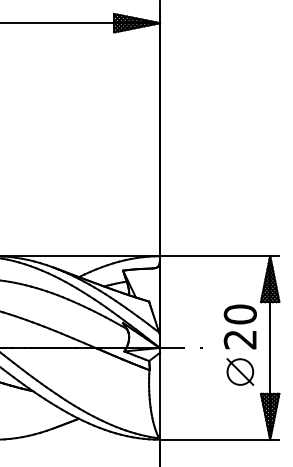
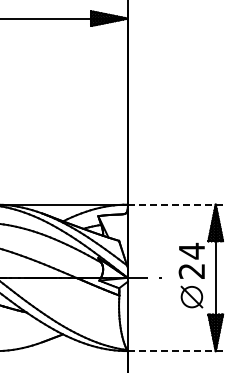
line: (219, 256) -> (175, 204), solid -> dashed
text: (239, 313) -> (191, 250), 20 -> 24
line: (219, 440) -> (175, 351), solid -> dashed

